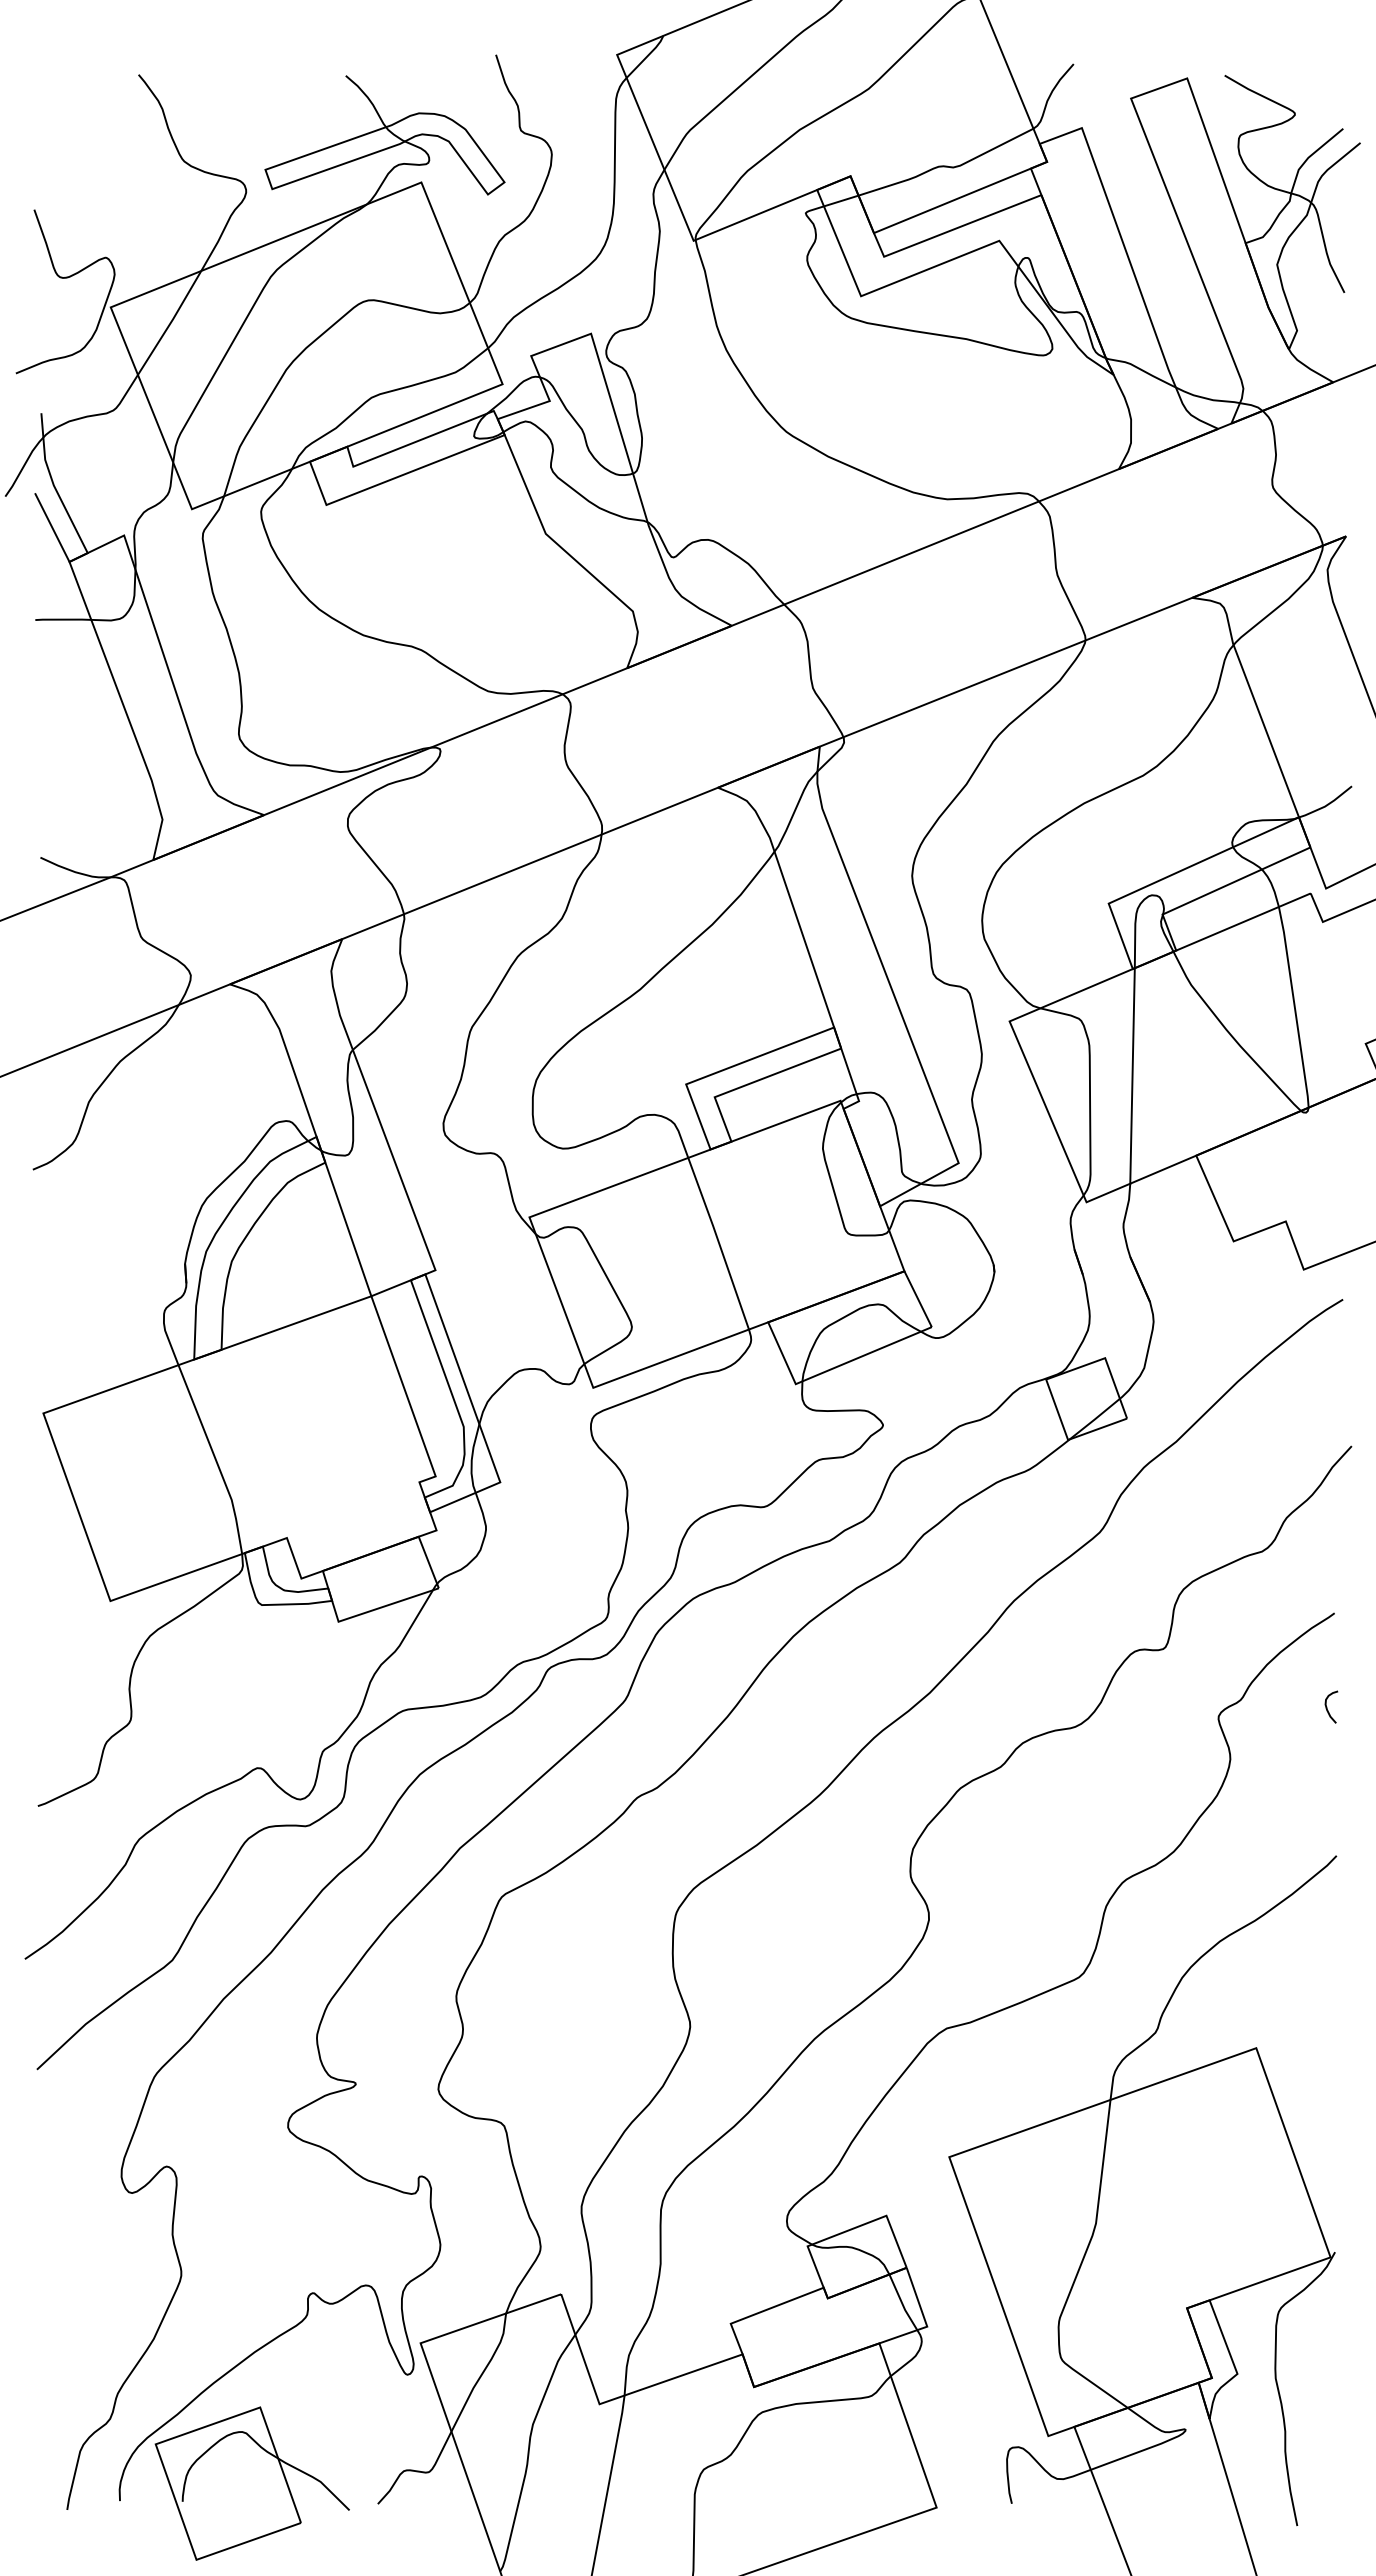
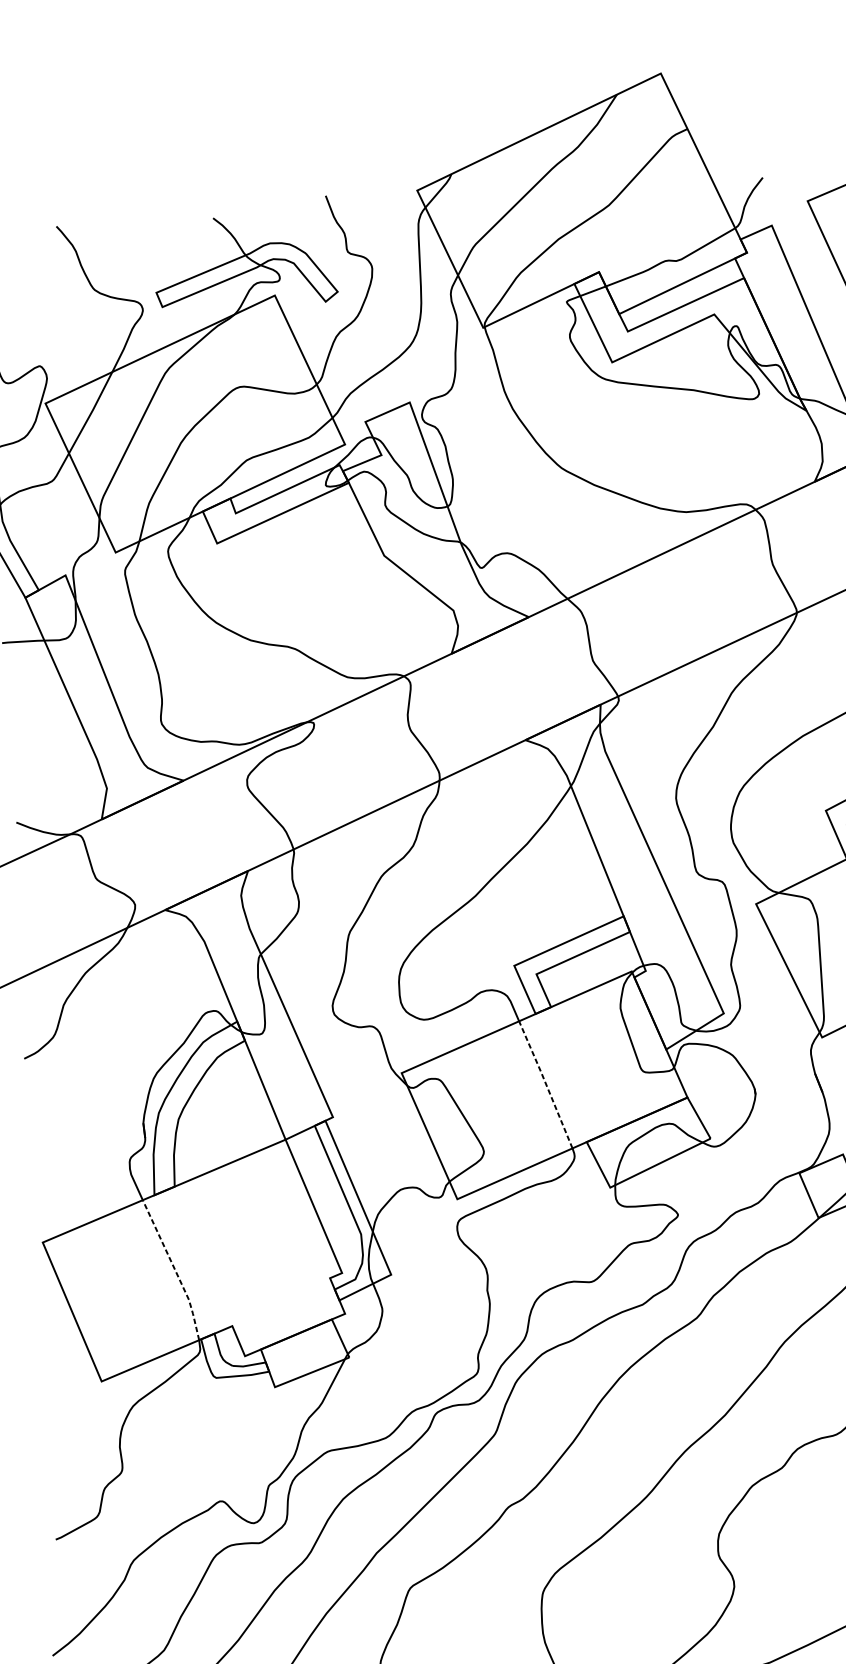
line: (718, 1242) -> (545, 1083), solid -> dashed
line: (215, 1459) -> (174, 1269), solid -> dashed

